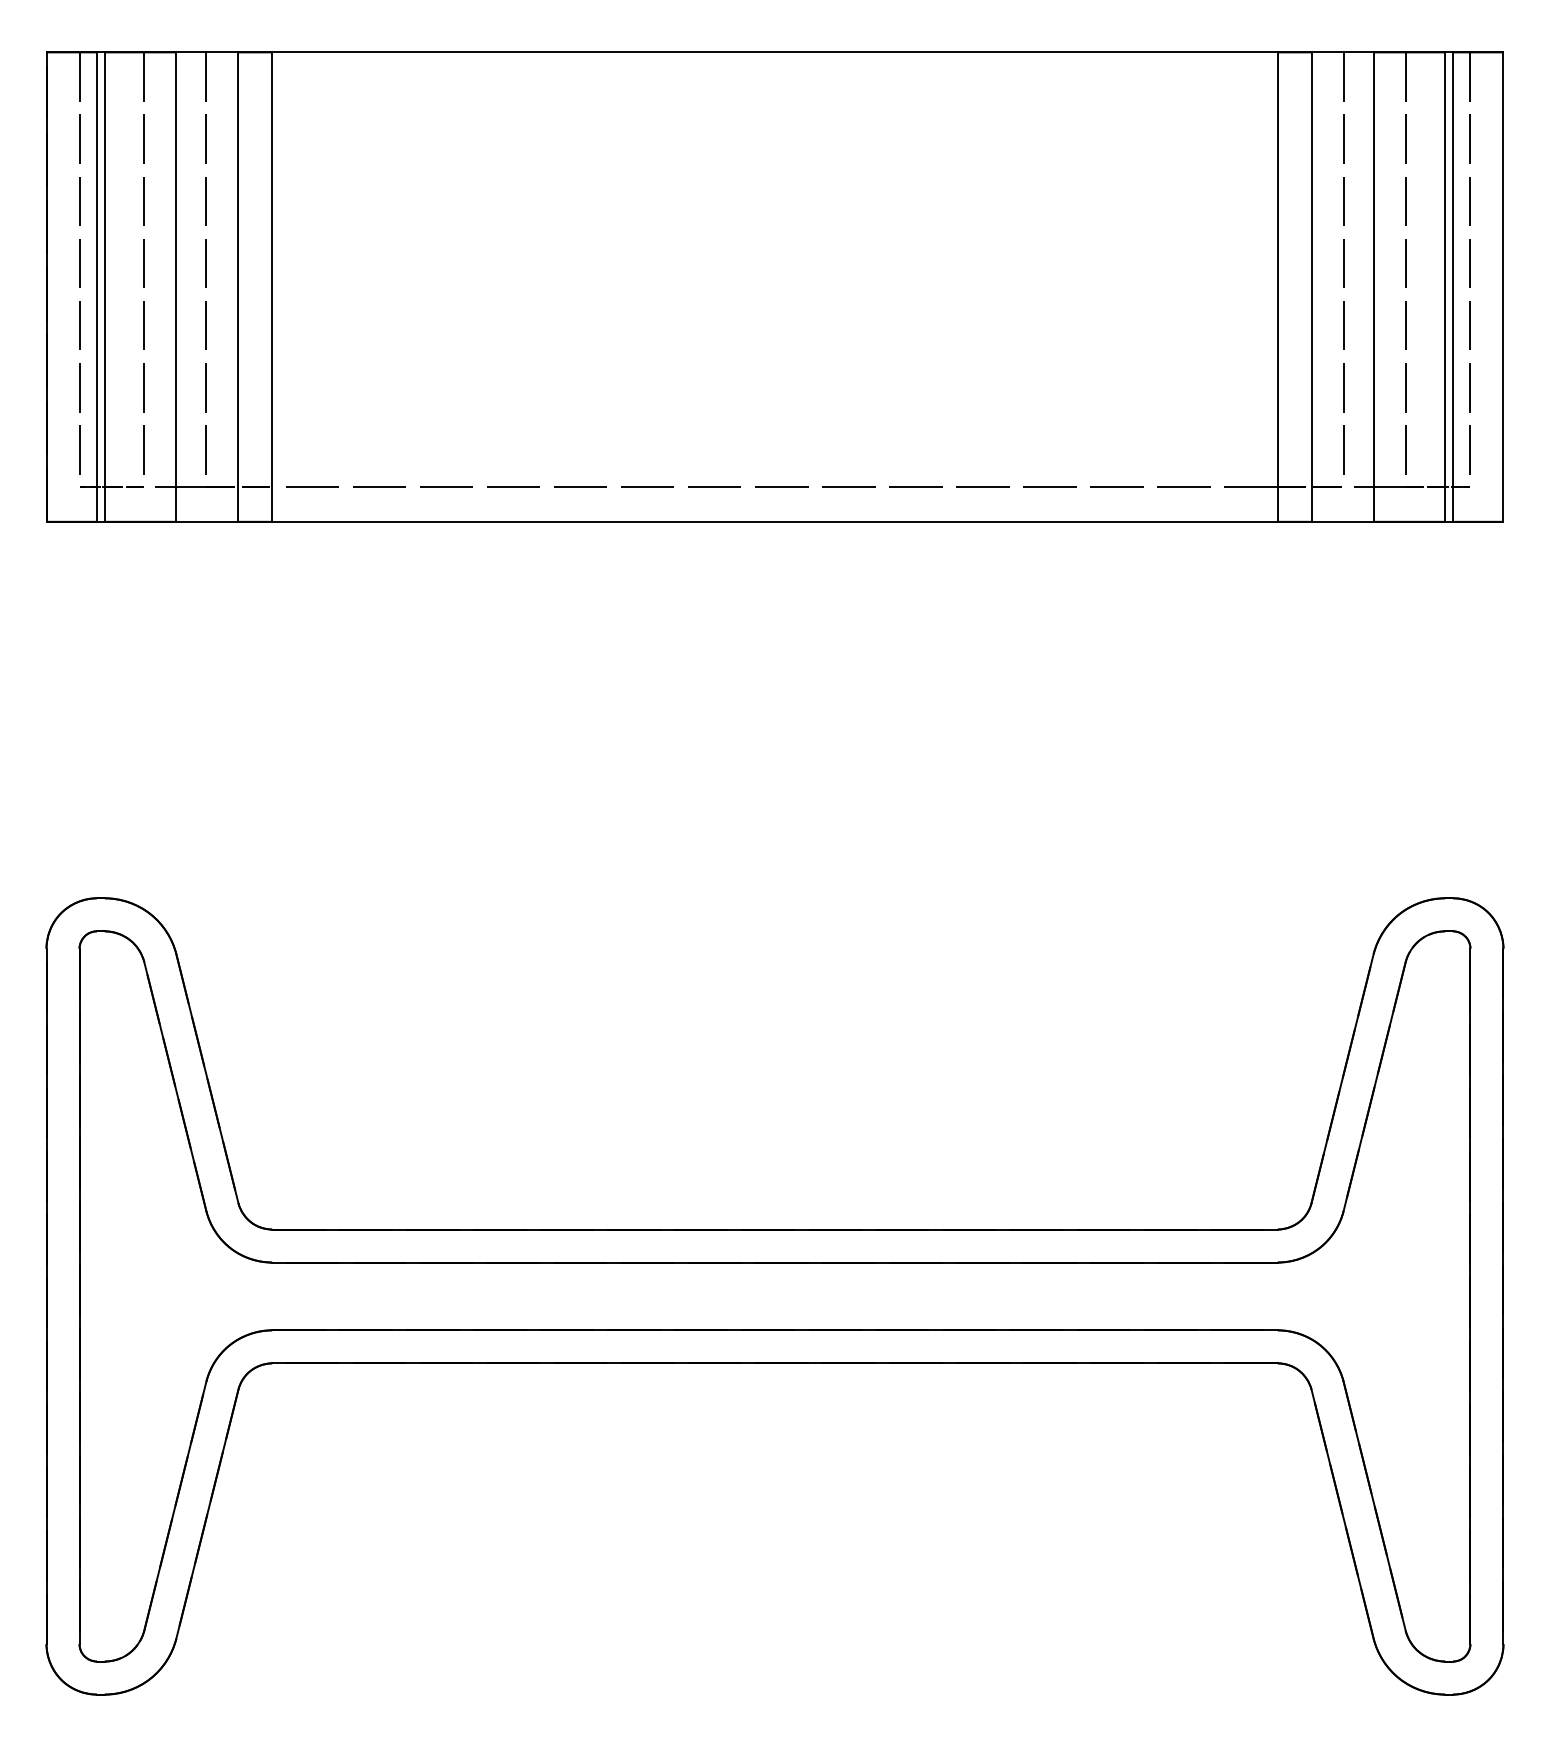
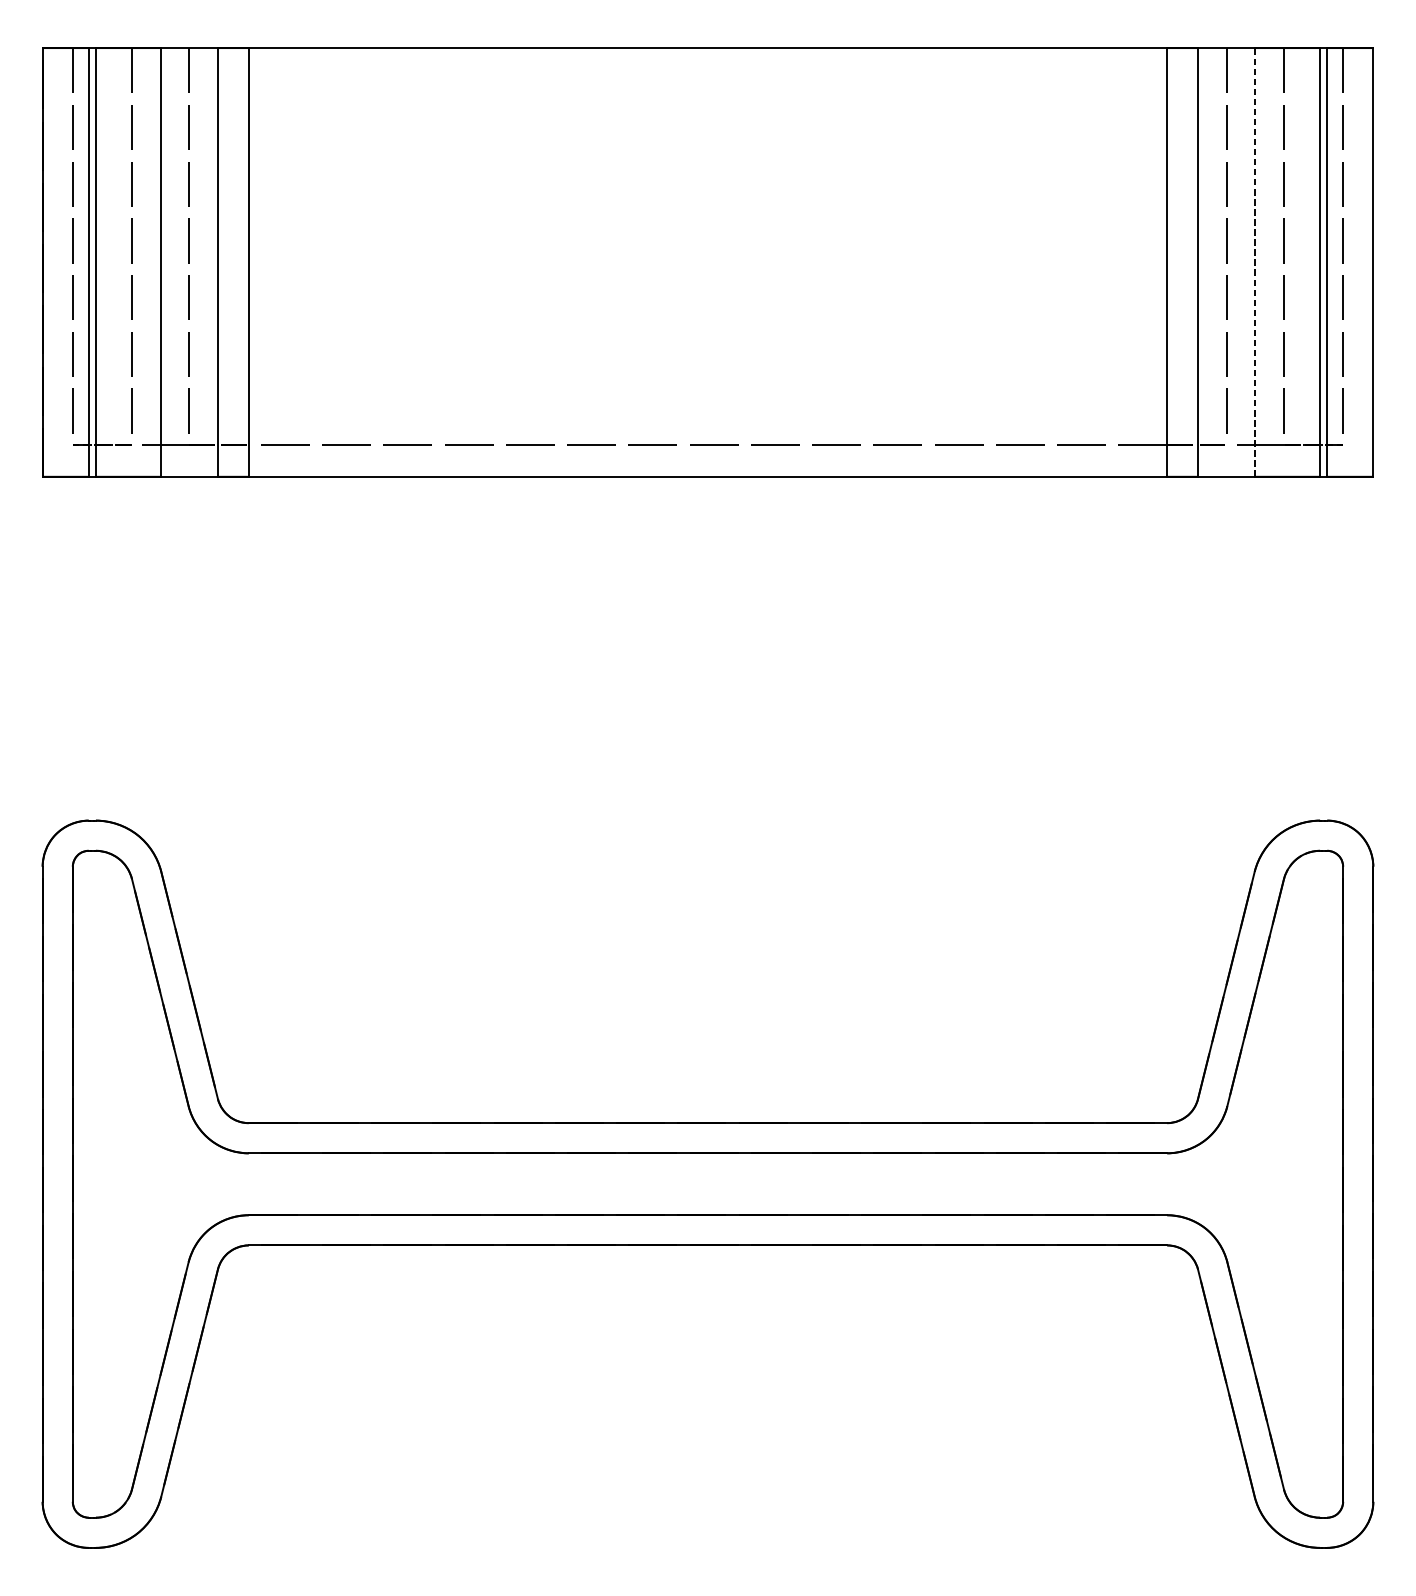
line: (1373, 287) -> (1254, 262), solid -> dashed

